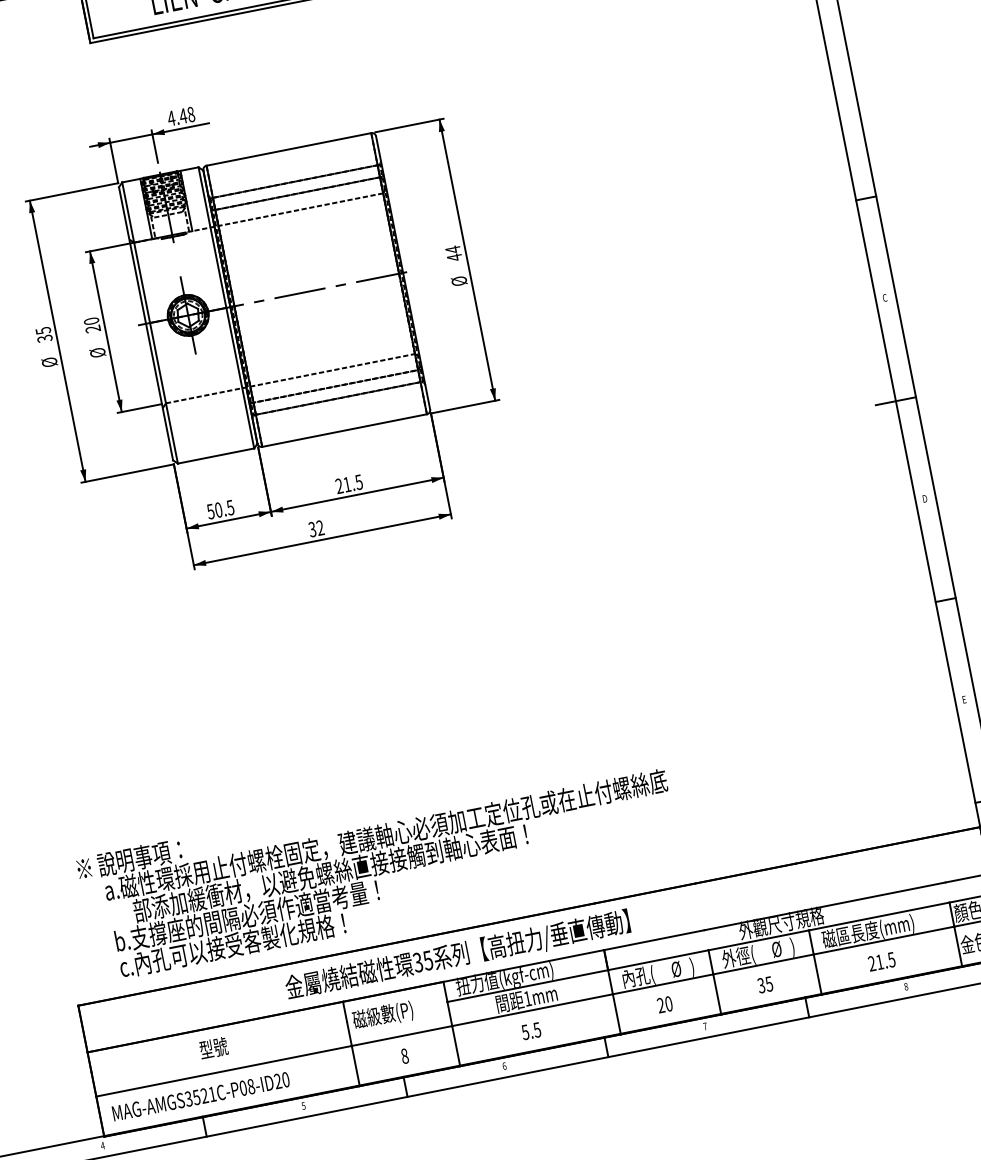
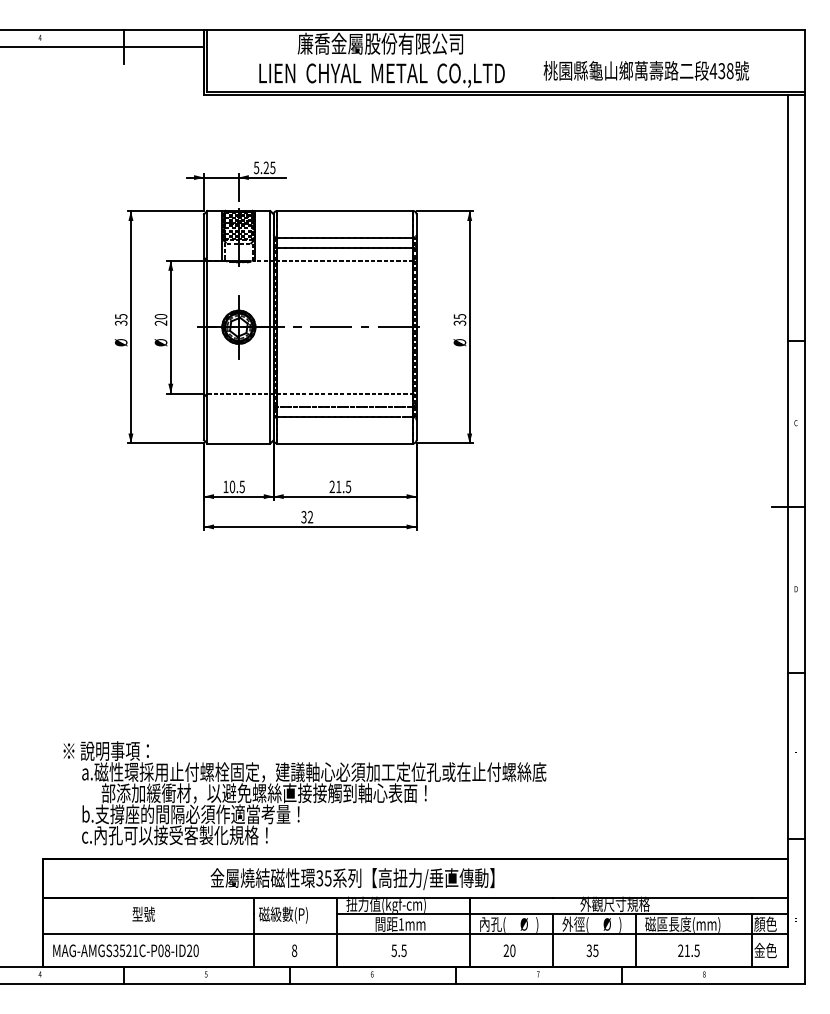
text: (180, 116) -> (264, 167), 4.48 -> 5.25
text: (453, 253) -> (459, 319), 44 -> 35
text: (210, 511) -> (225, 486), 50.5 -> 10.5

